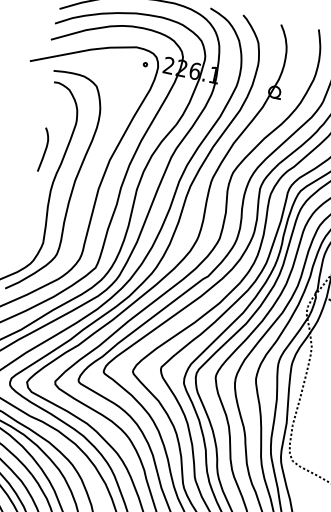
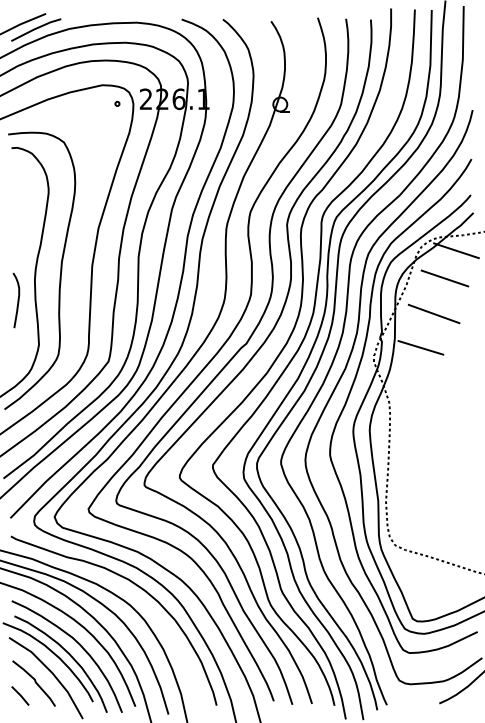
curve: (44, 150) -> (17, 300), moved

